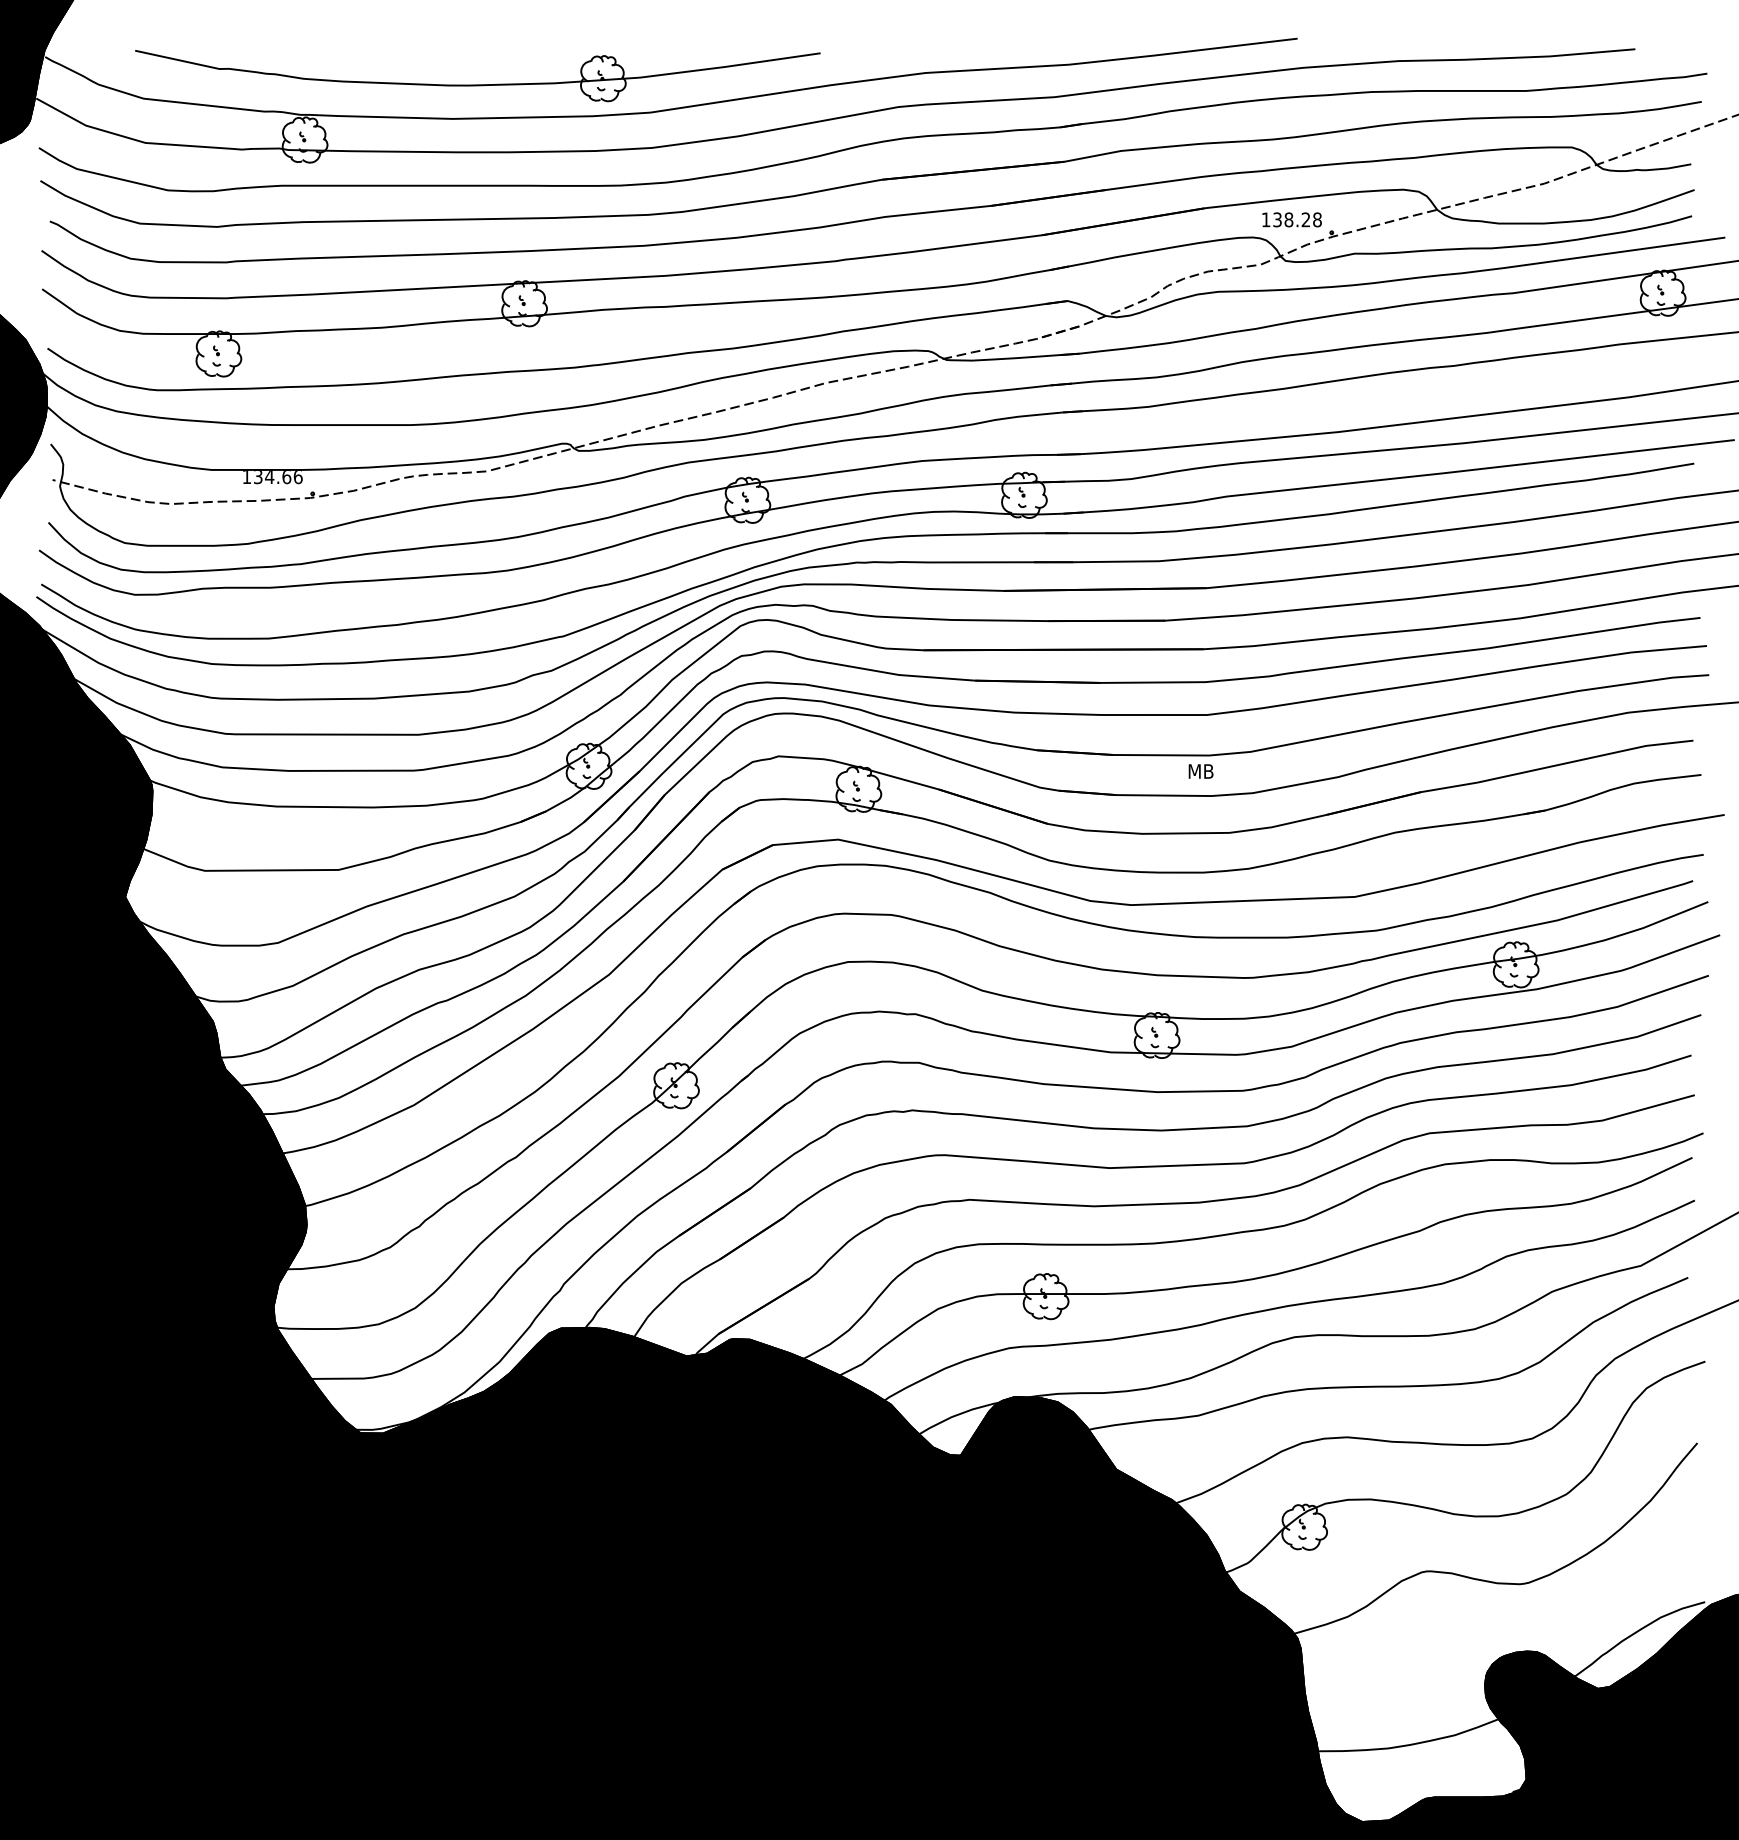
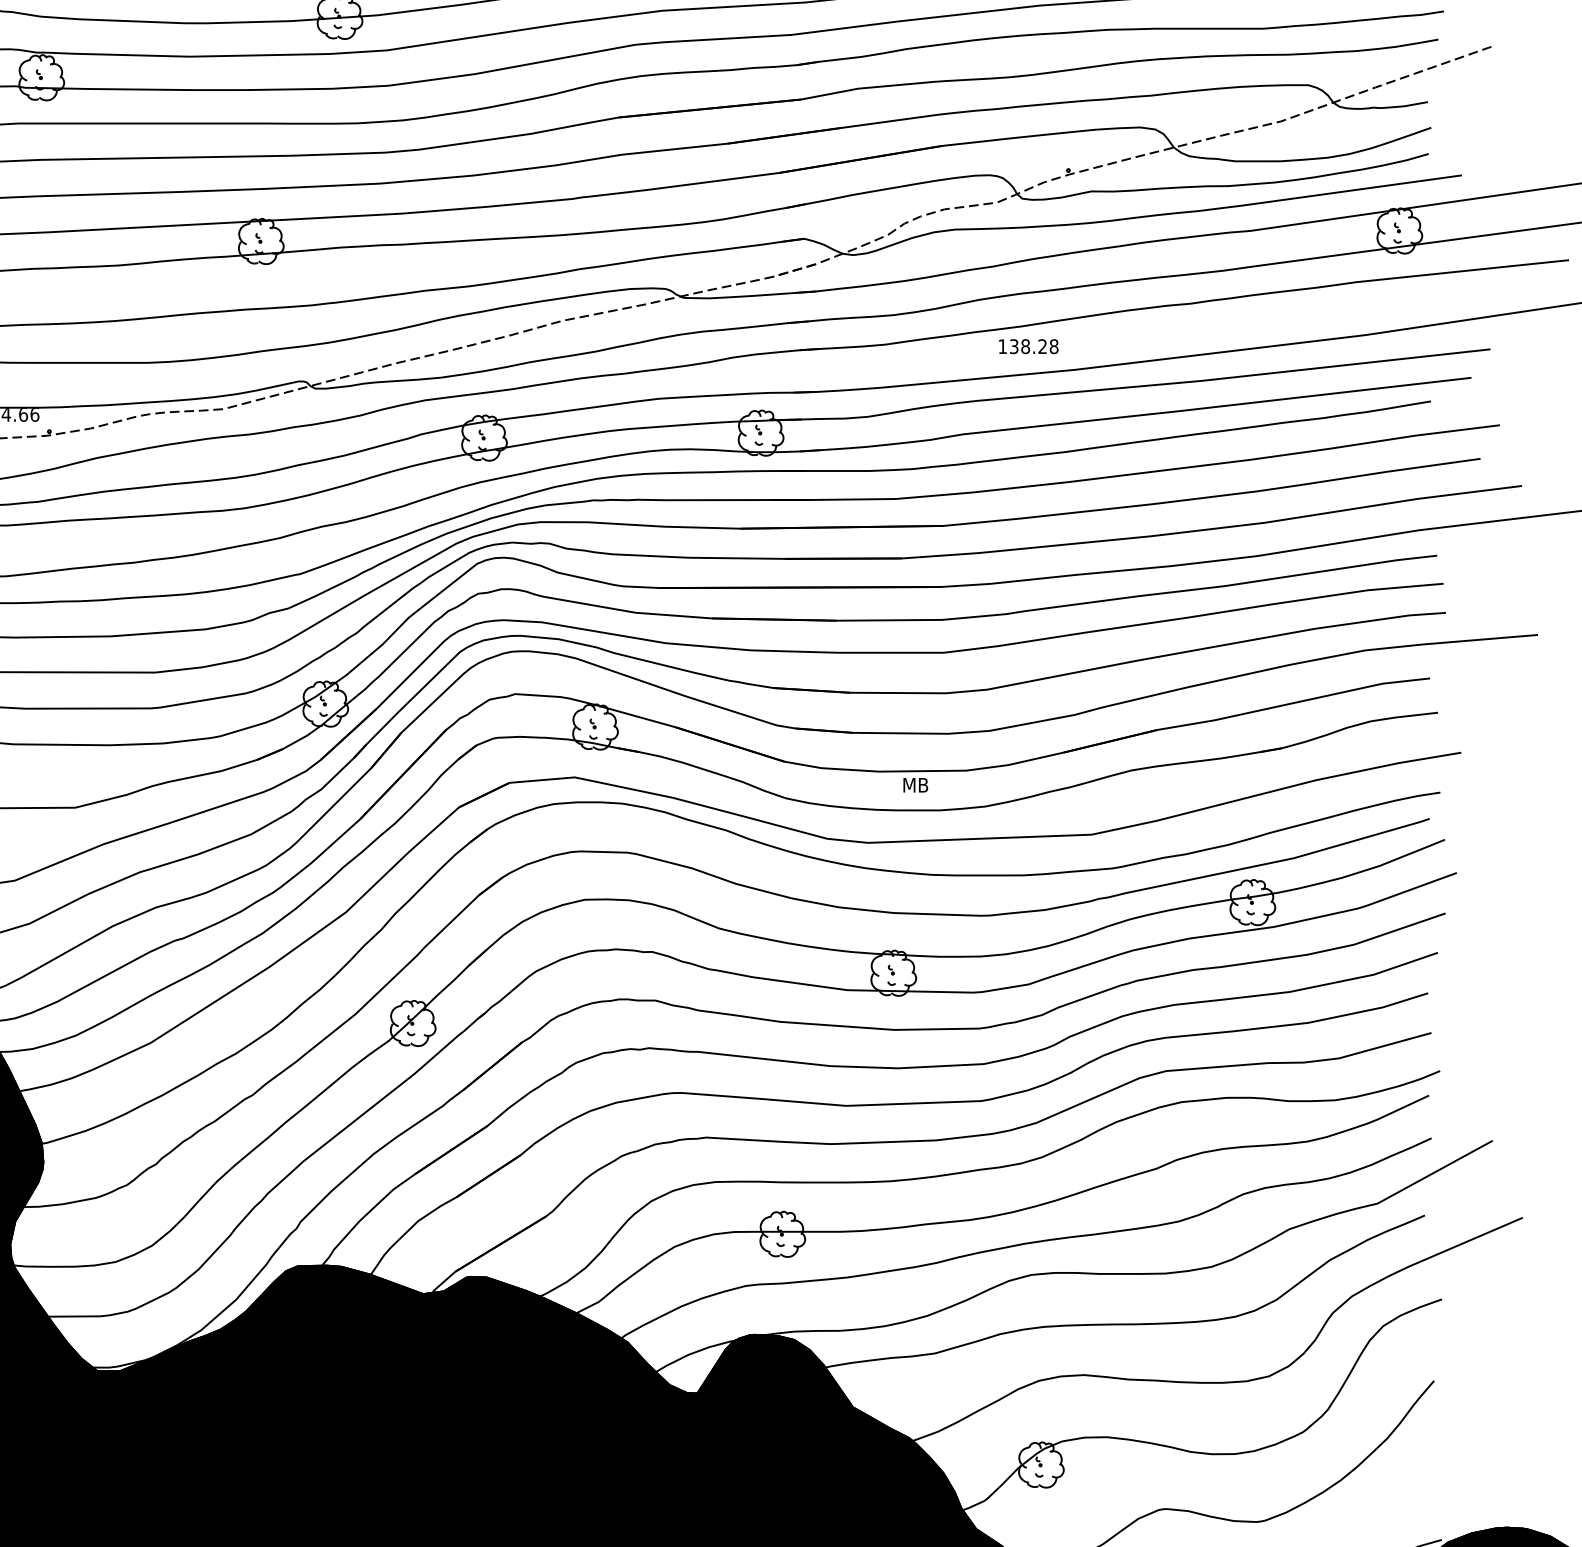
text: (1291, 219) -> (1028, 346), moved
text: (1200, 771) -> (915, 785), moved

